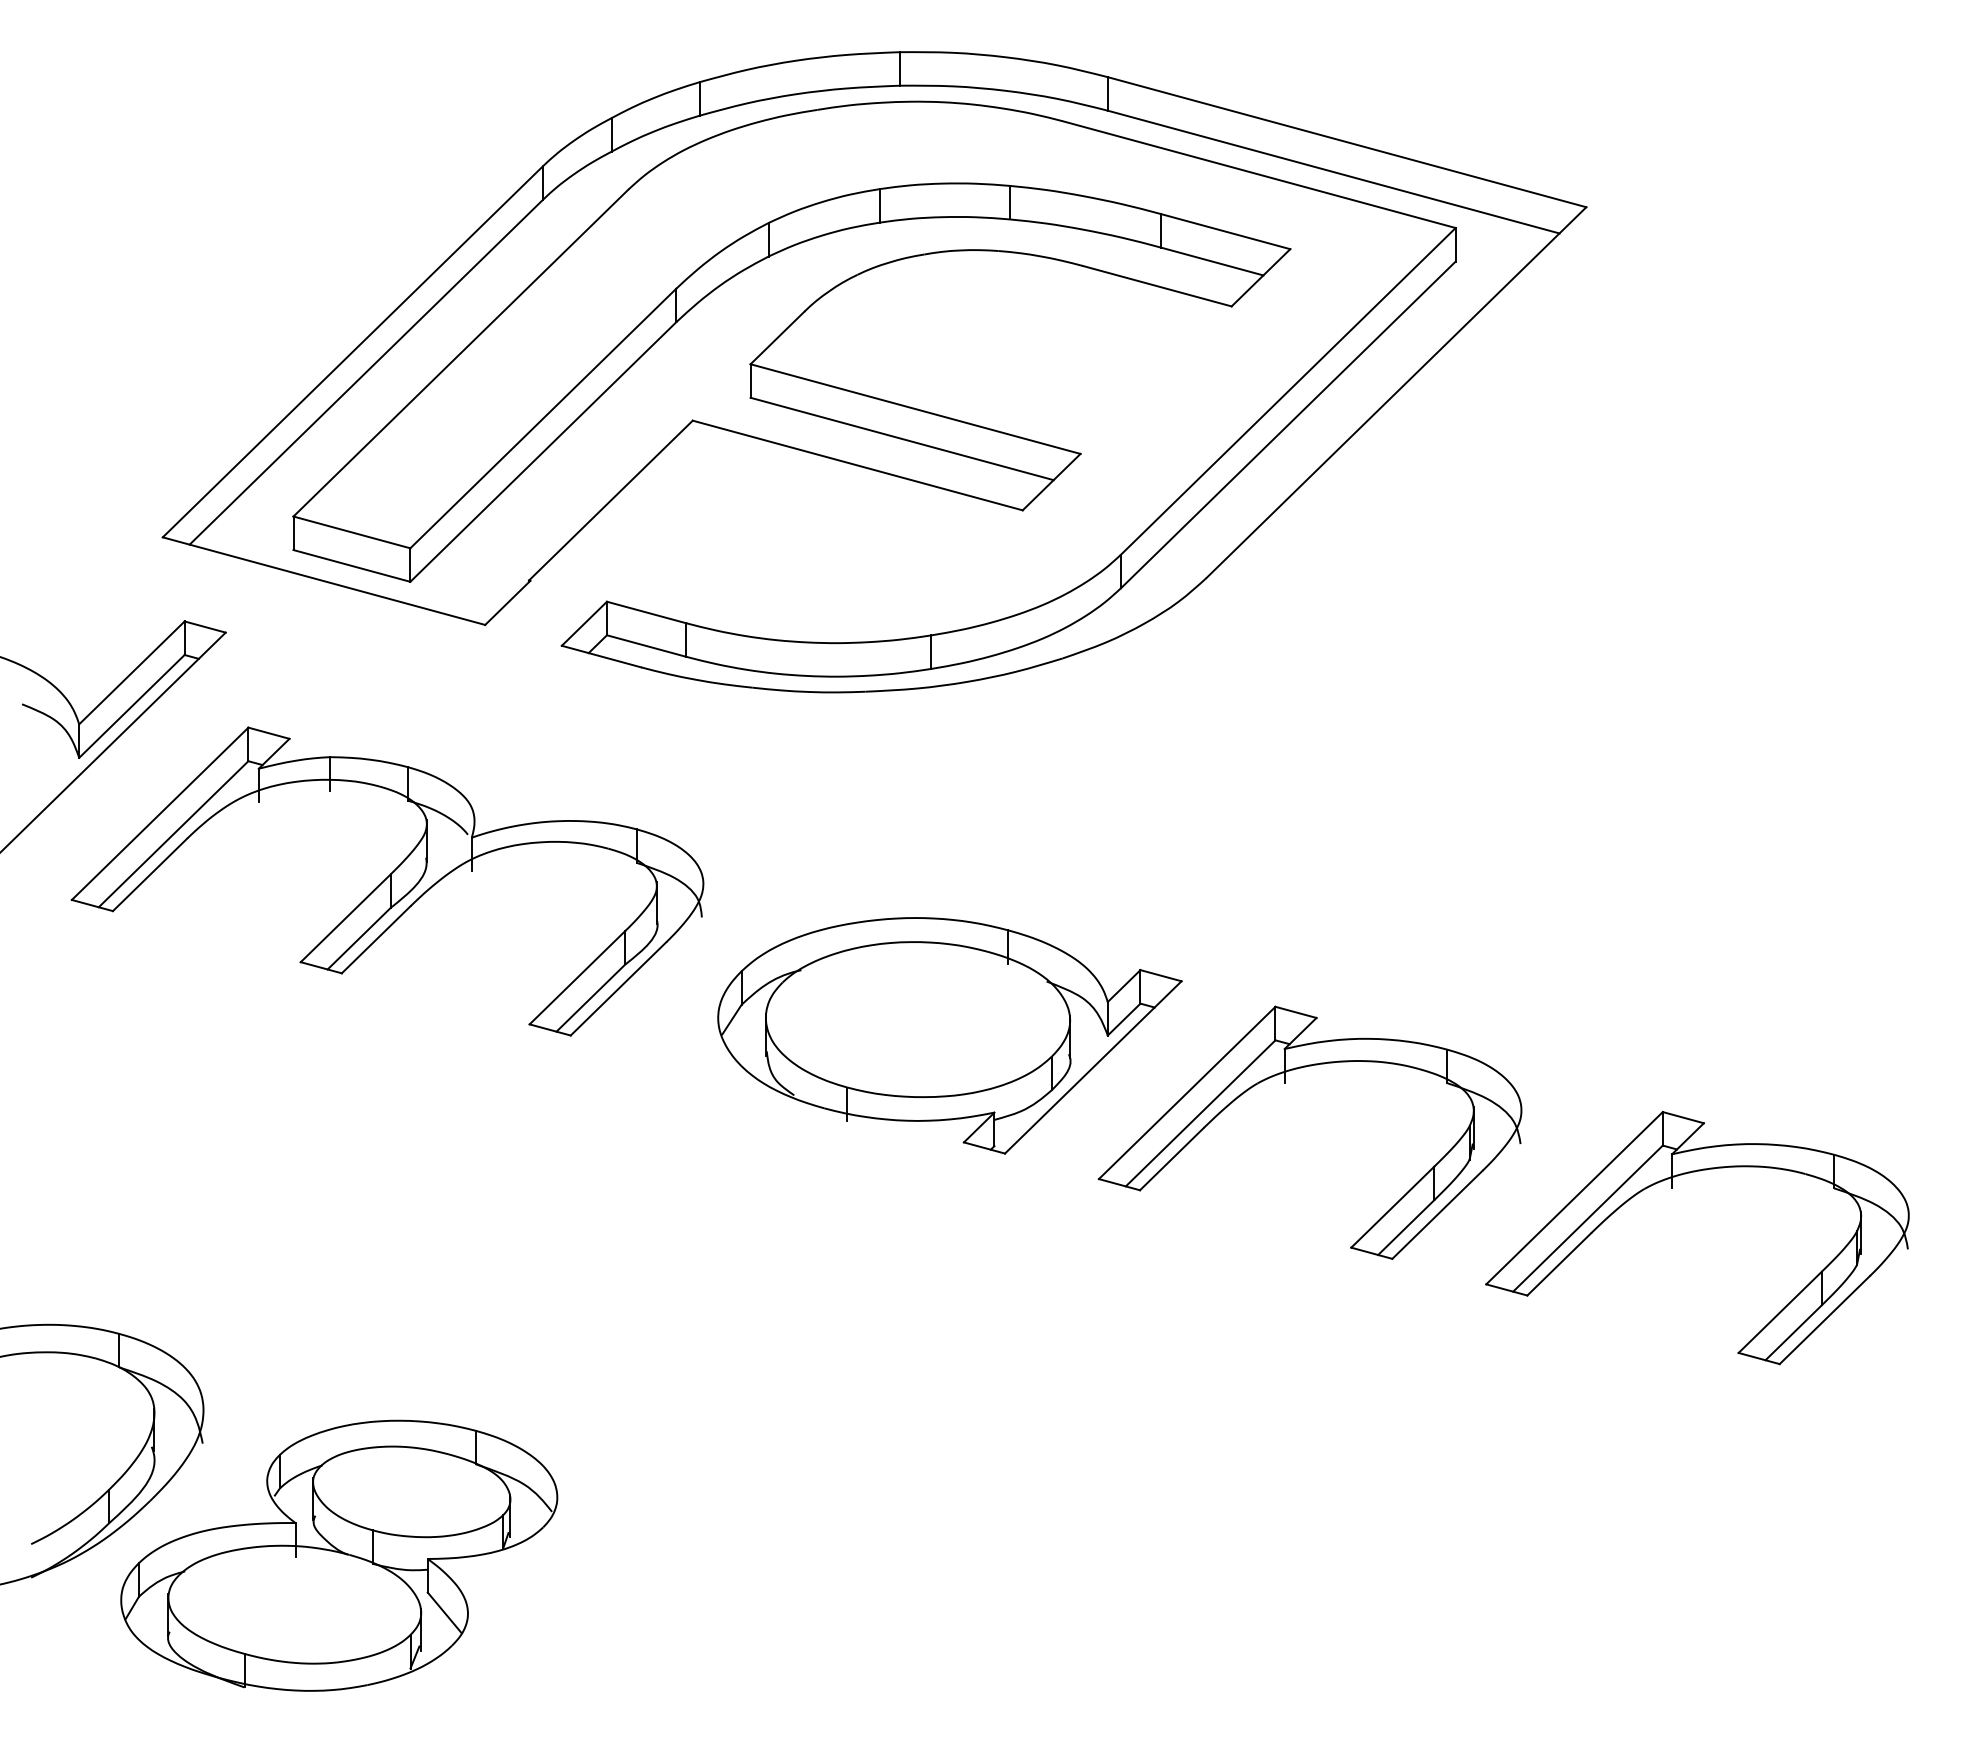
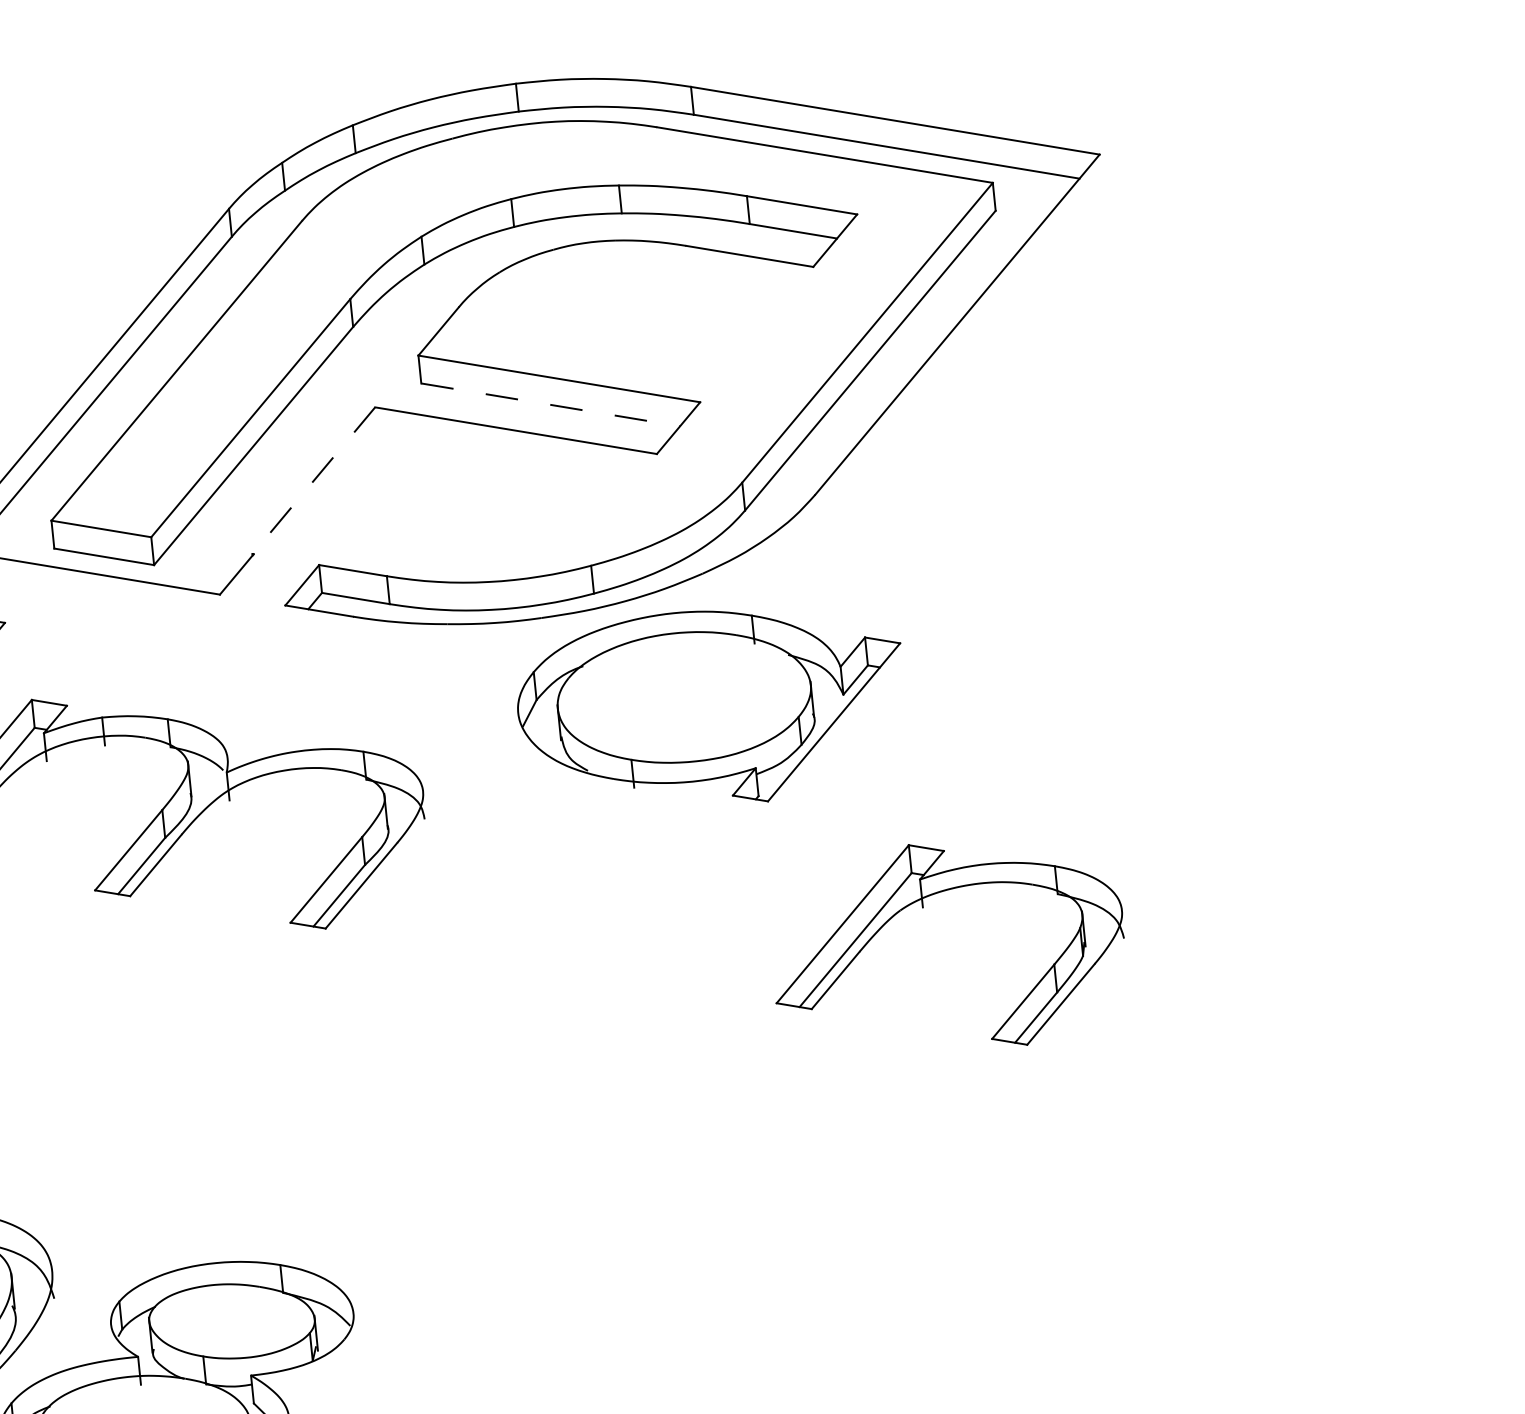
line: (902, 439) -> (551, 405), solid -> dashed
line: (610, 500) -> (313, 480), solid -> dashed
part: (949, 1035) -> (711, 707), moved
part: (1672, 1188) -> (1254, 962), removed

